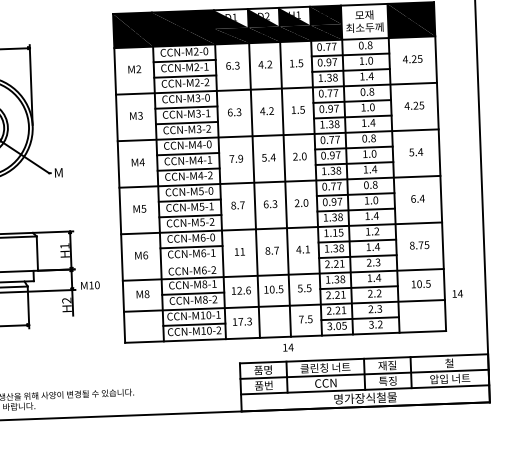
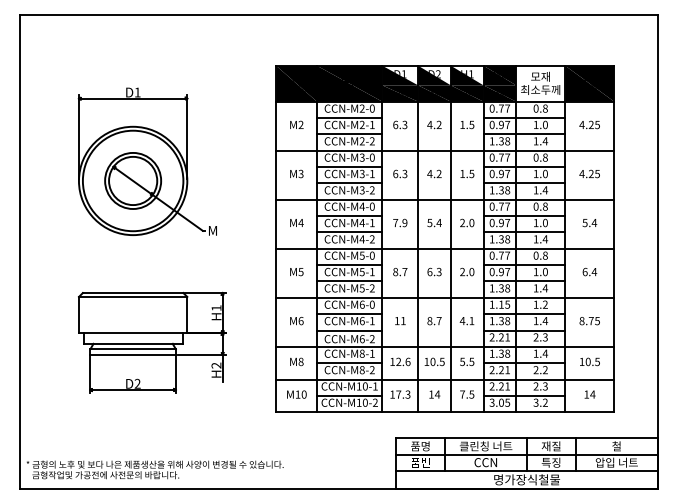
line: (191, 262) -> (349, 330), added
text: (90, 285) -> (296, 394), moved
text: (457, 293) -> (589, 394), moved
text: (288, 347) -> (434, 394), moved

